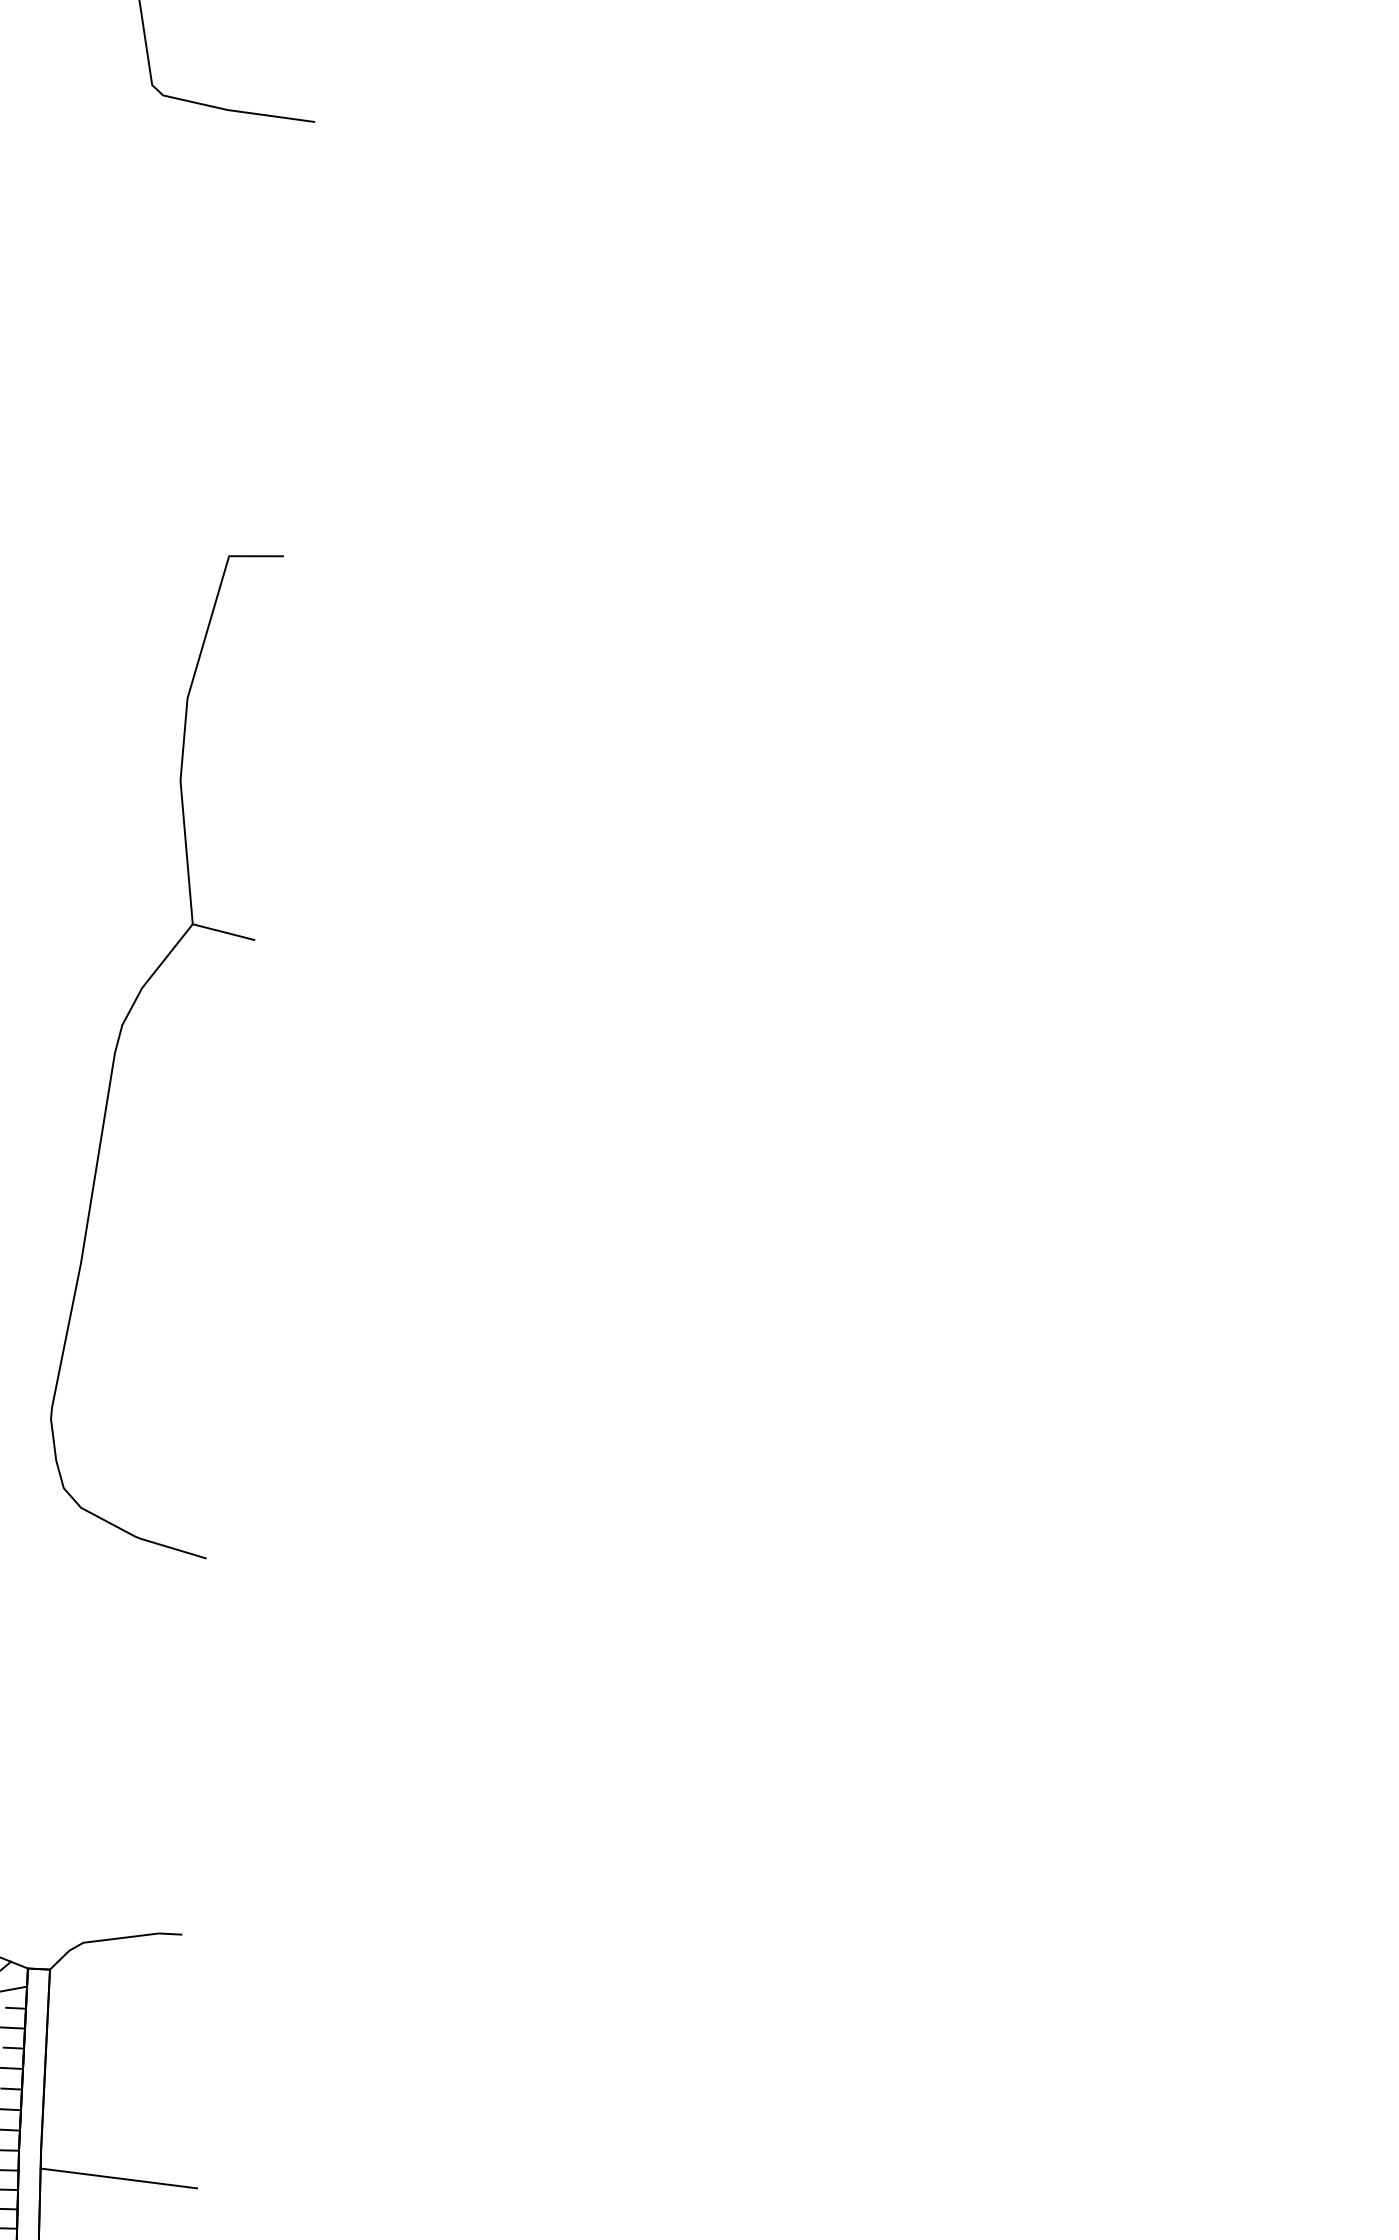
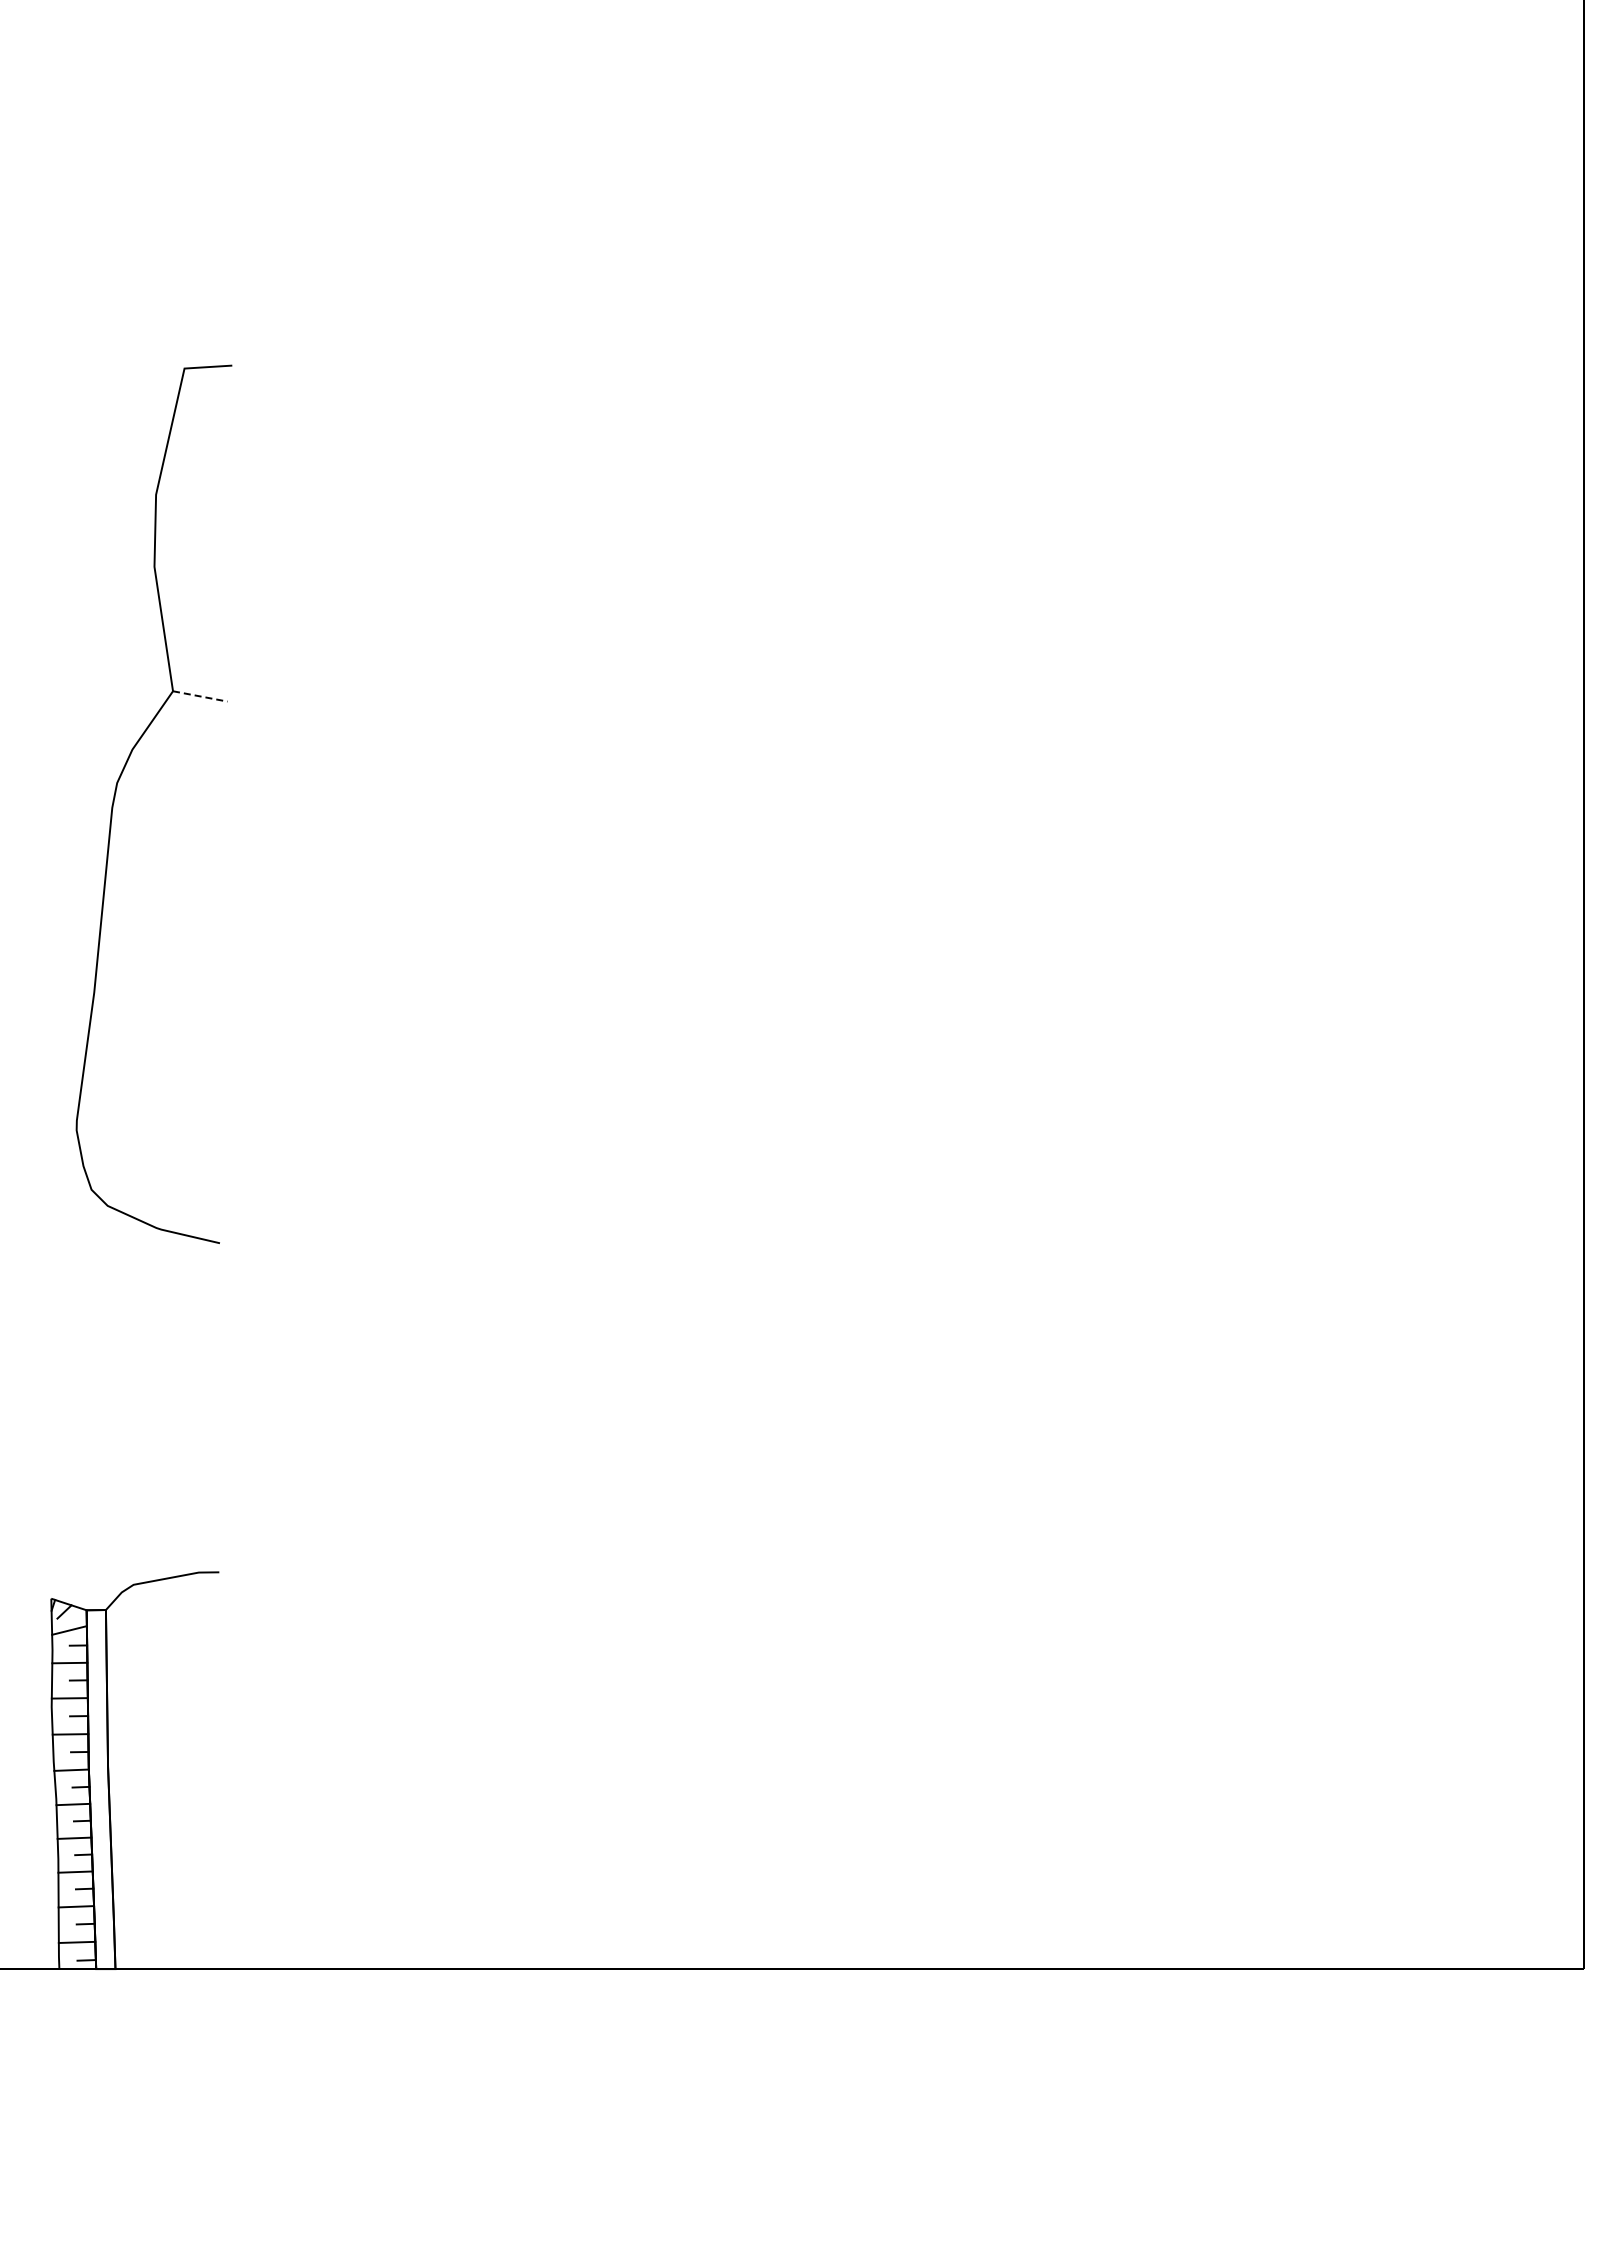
line: (223, 932) -> (200, 696), solid -> dashed
line: (119, 2177) -> (177, 1787), removed

